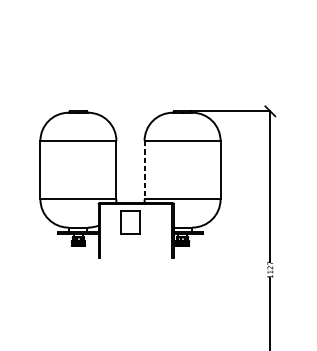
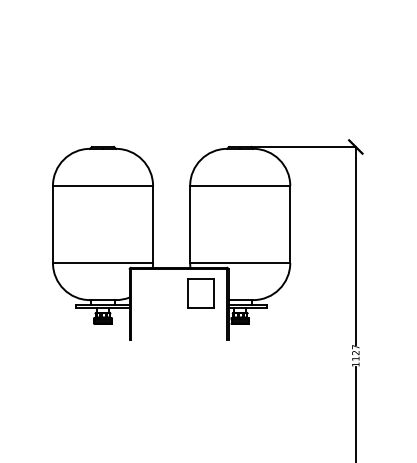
line: (144, 170) -> (190, 224), dashed -> solid
part: (130, 222) -> (200, 293), moved

